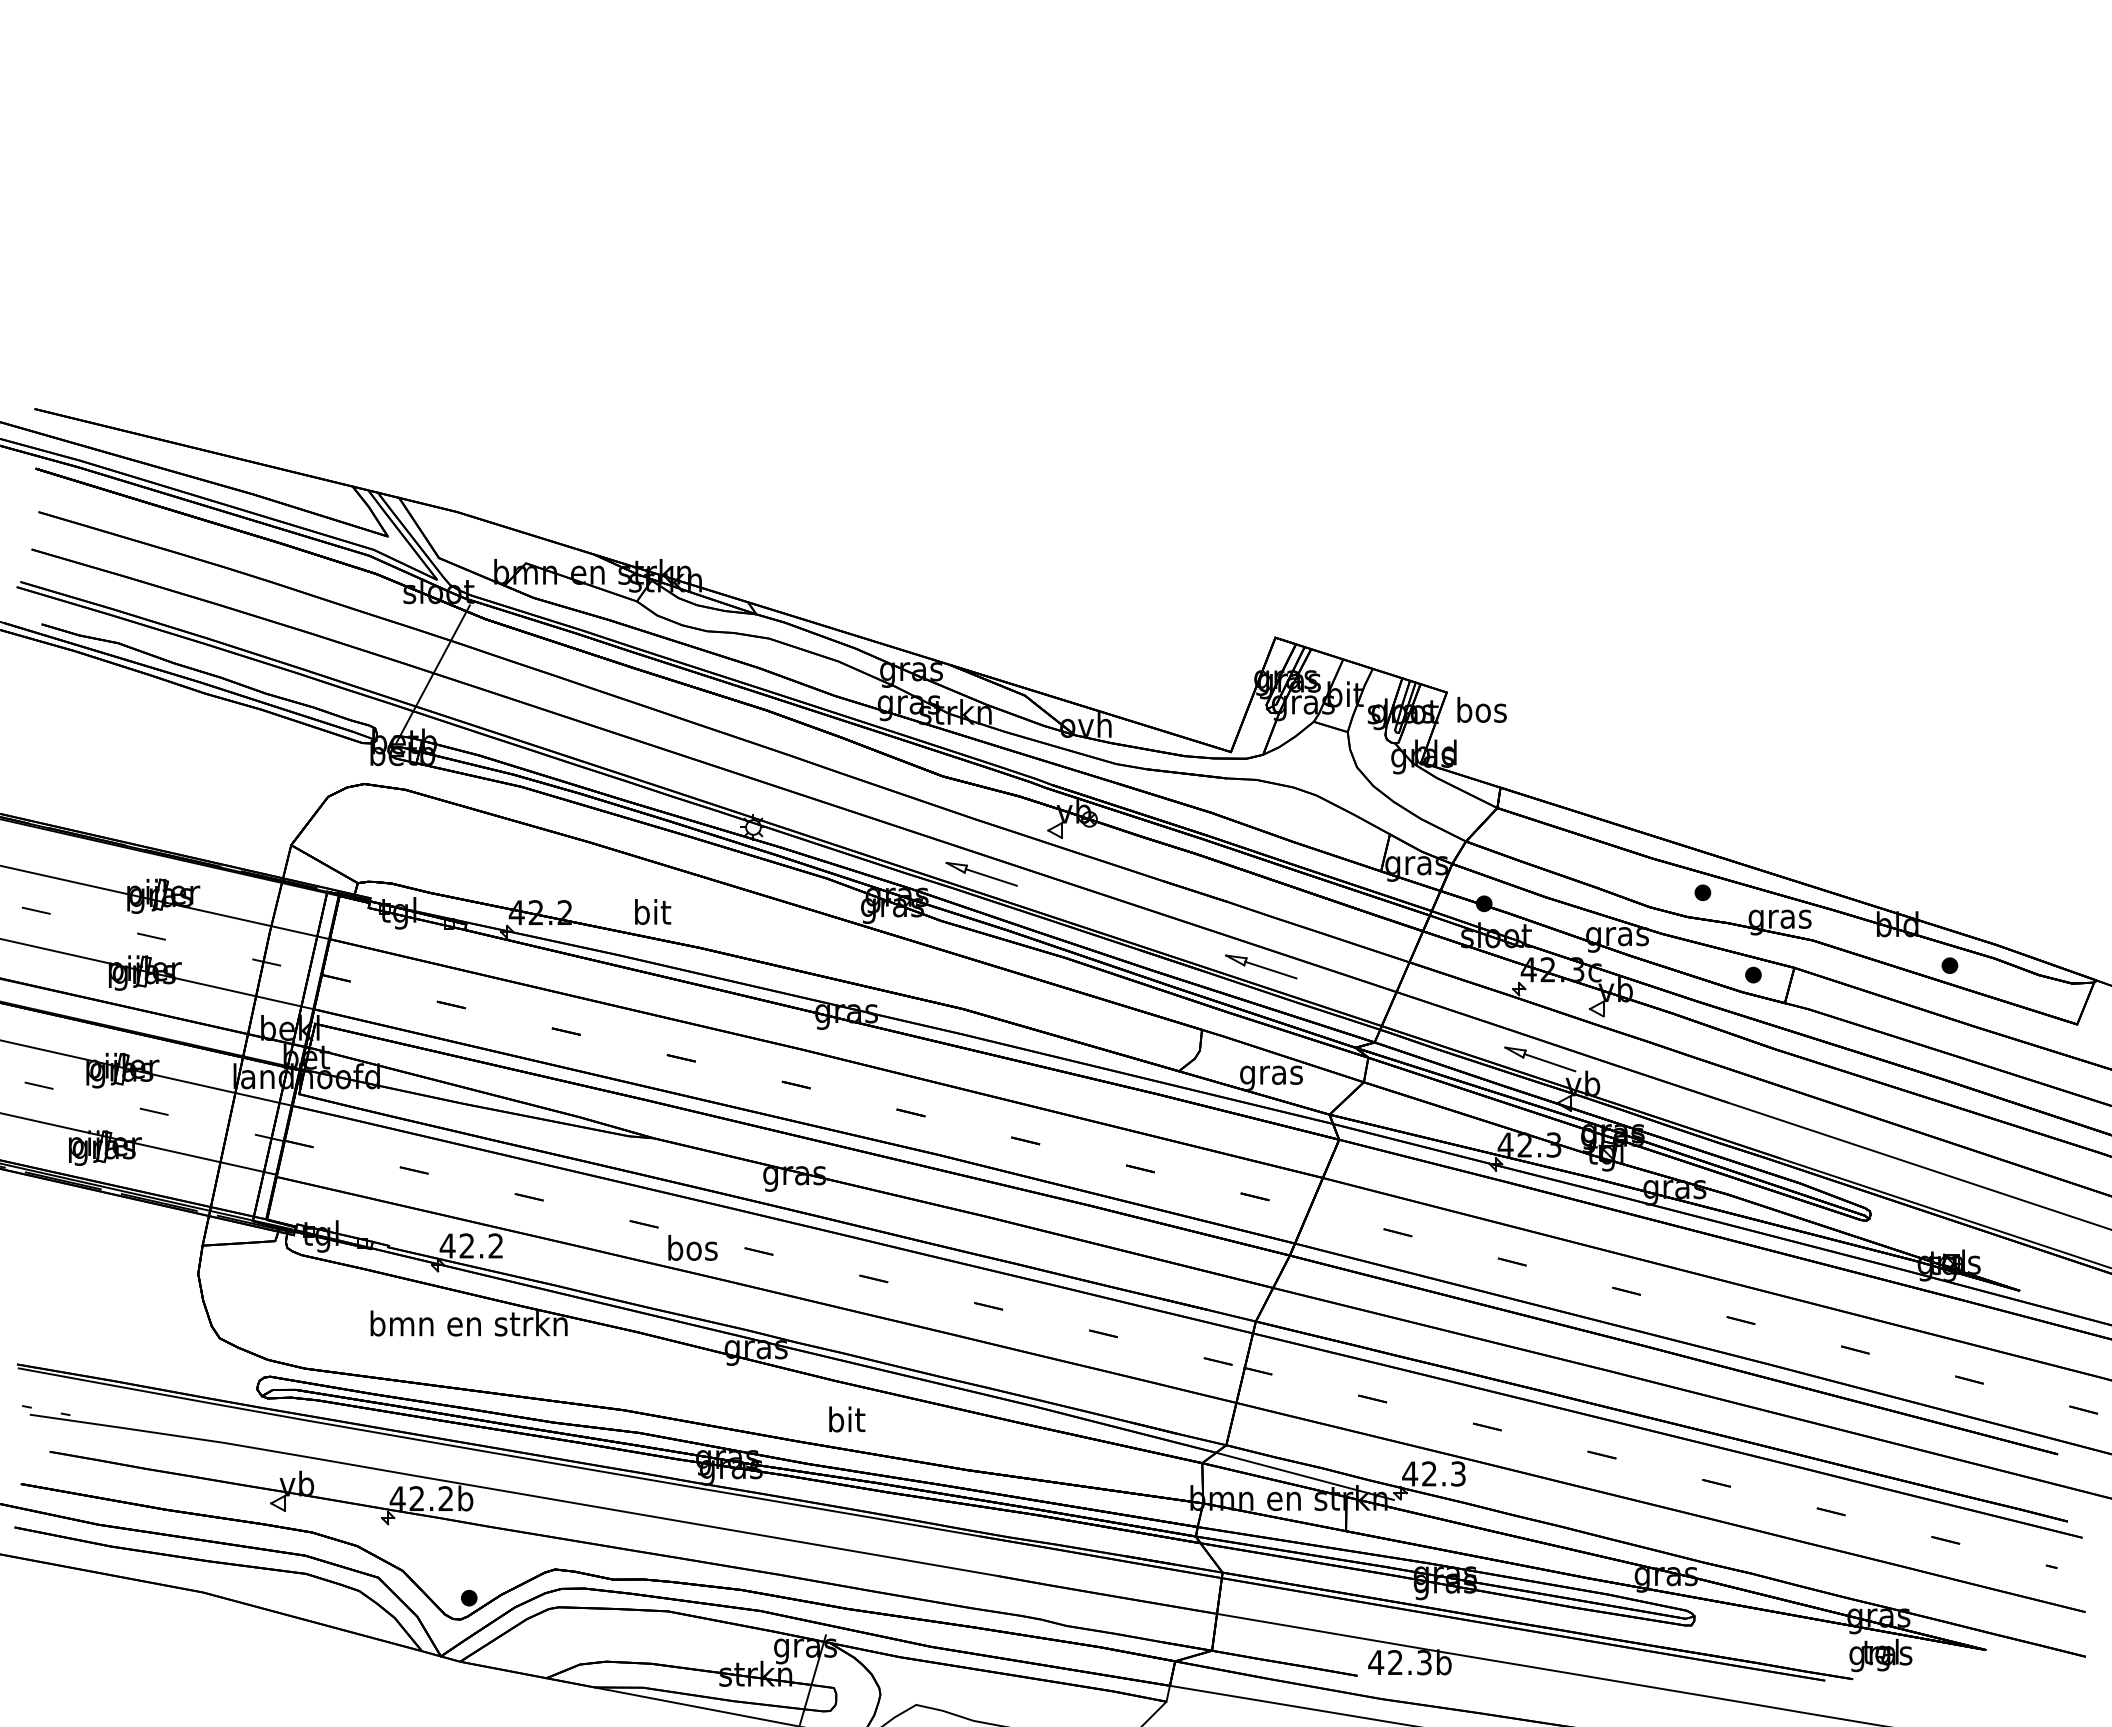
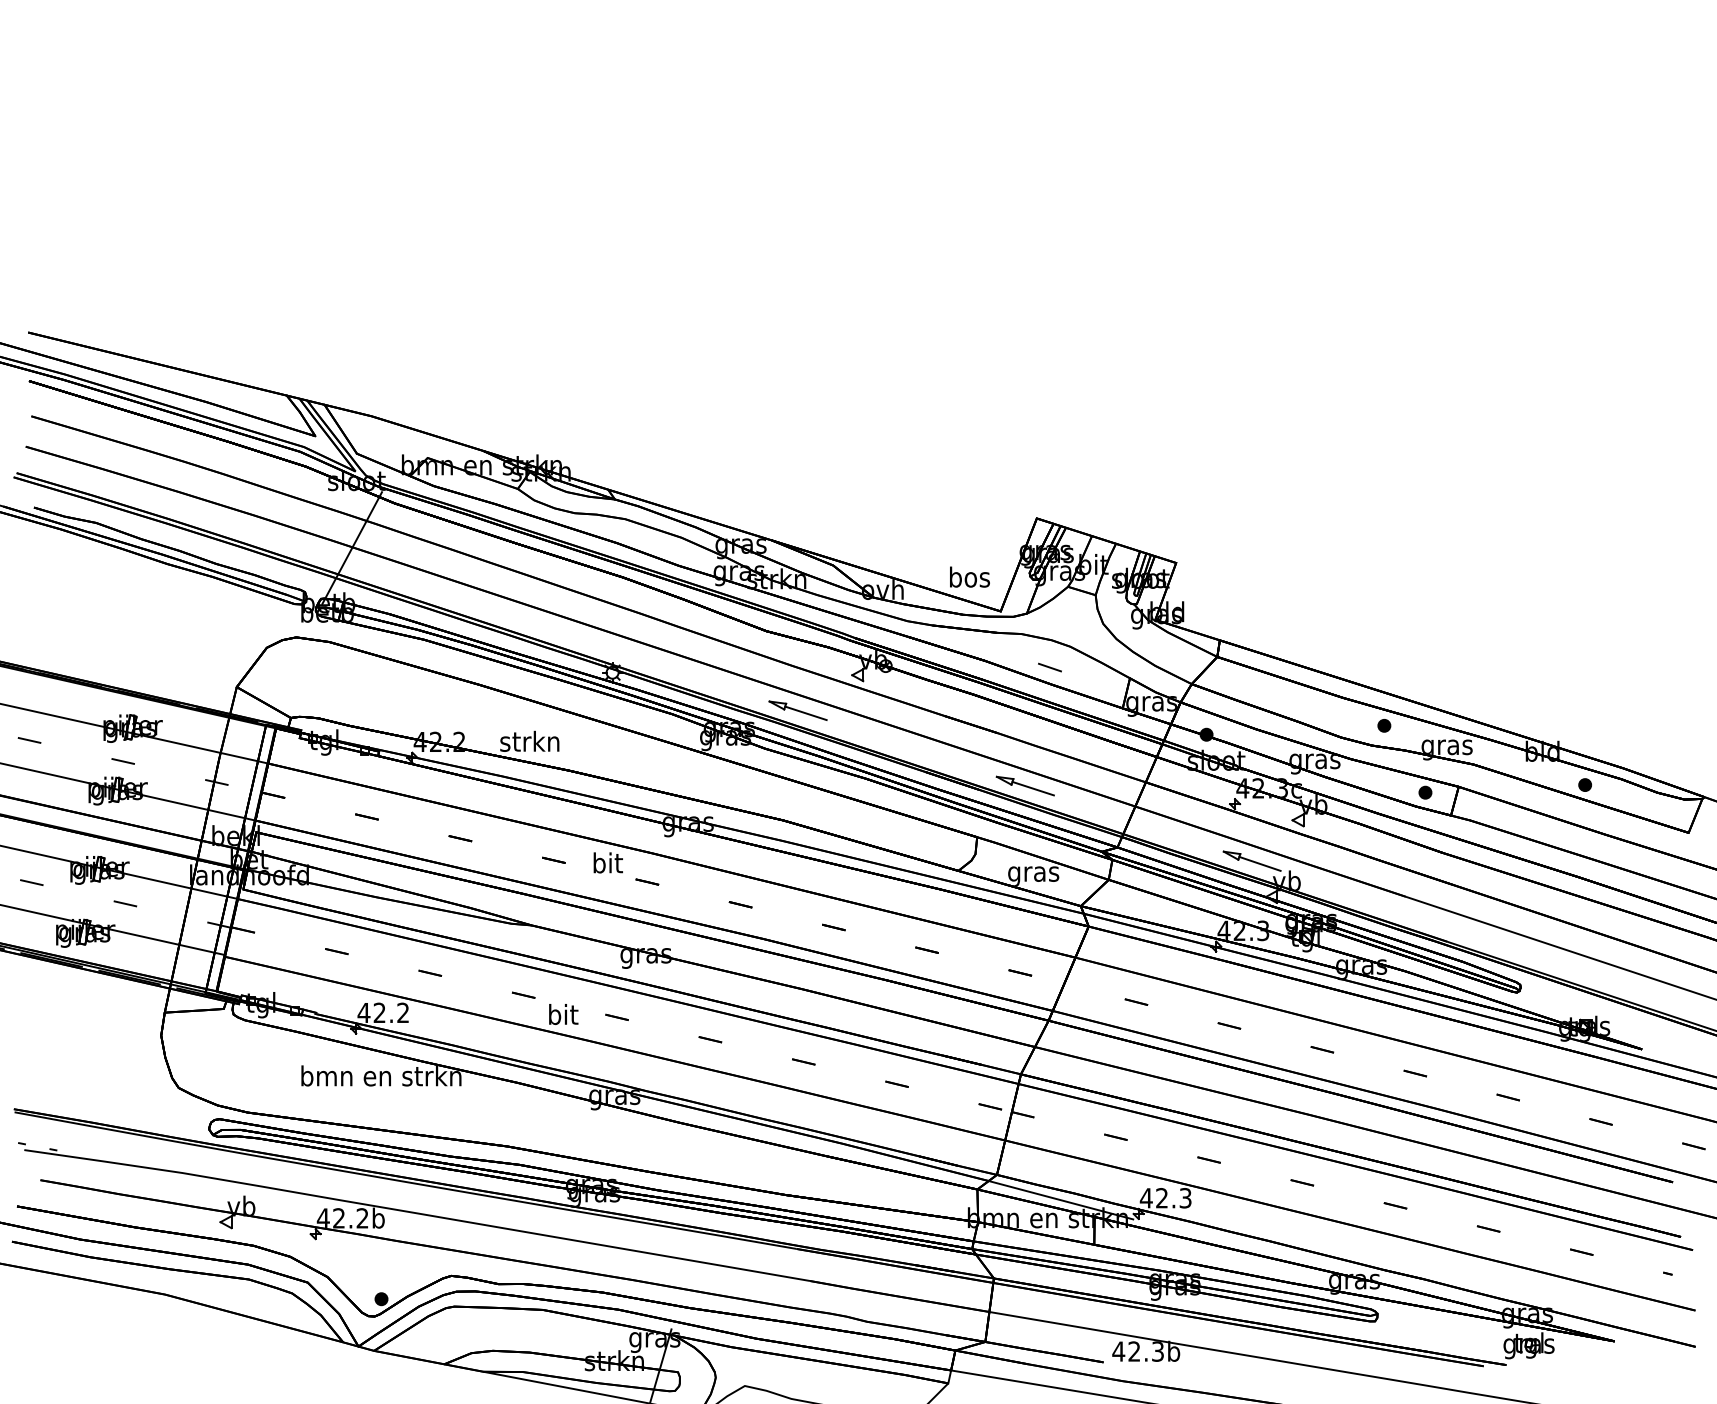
text: (1481, 709) -> (969, 576), moved
line: (1291, 820) -> (1049, 667), added
text: (651, 911) -> (529, 741), bit -> strkn
text: (692, 1247) -> (563, 1014), bos -> bit
text: (847, 1419) -> (608, 862), moved

